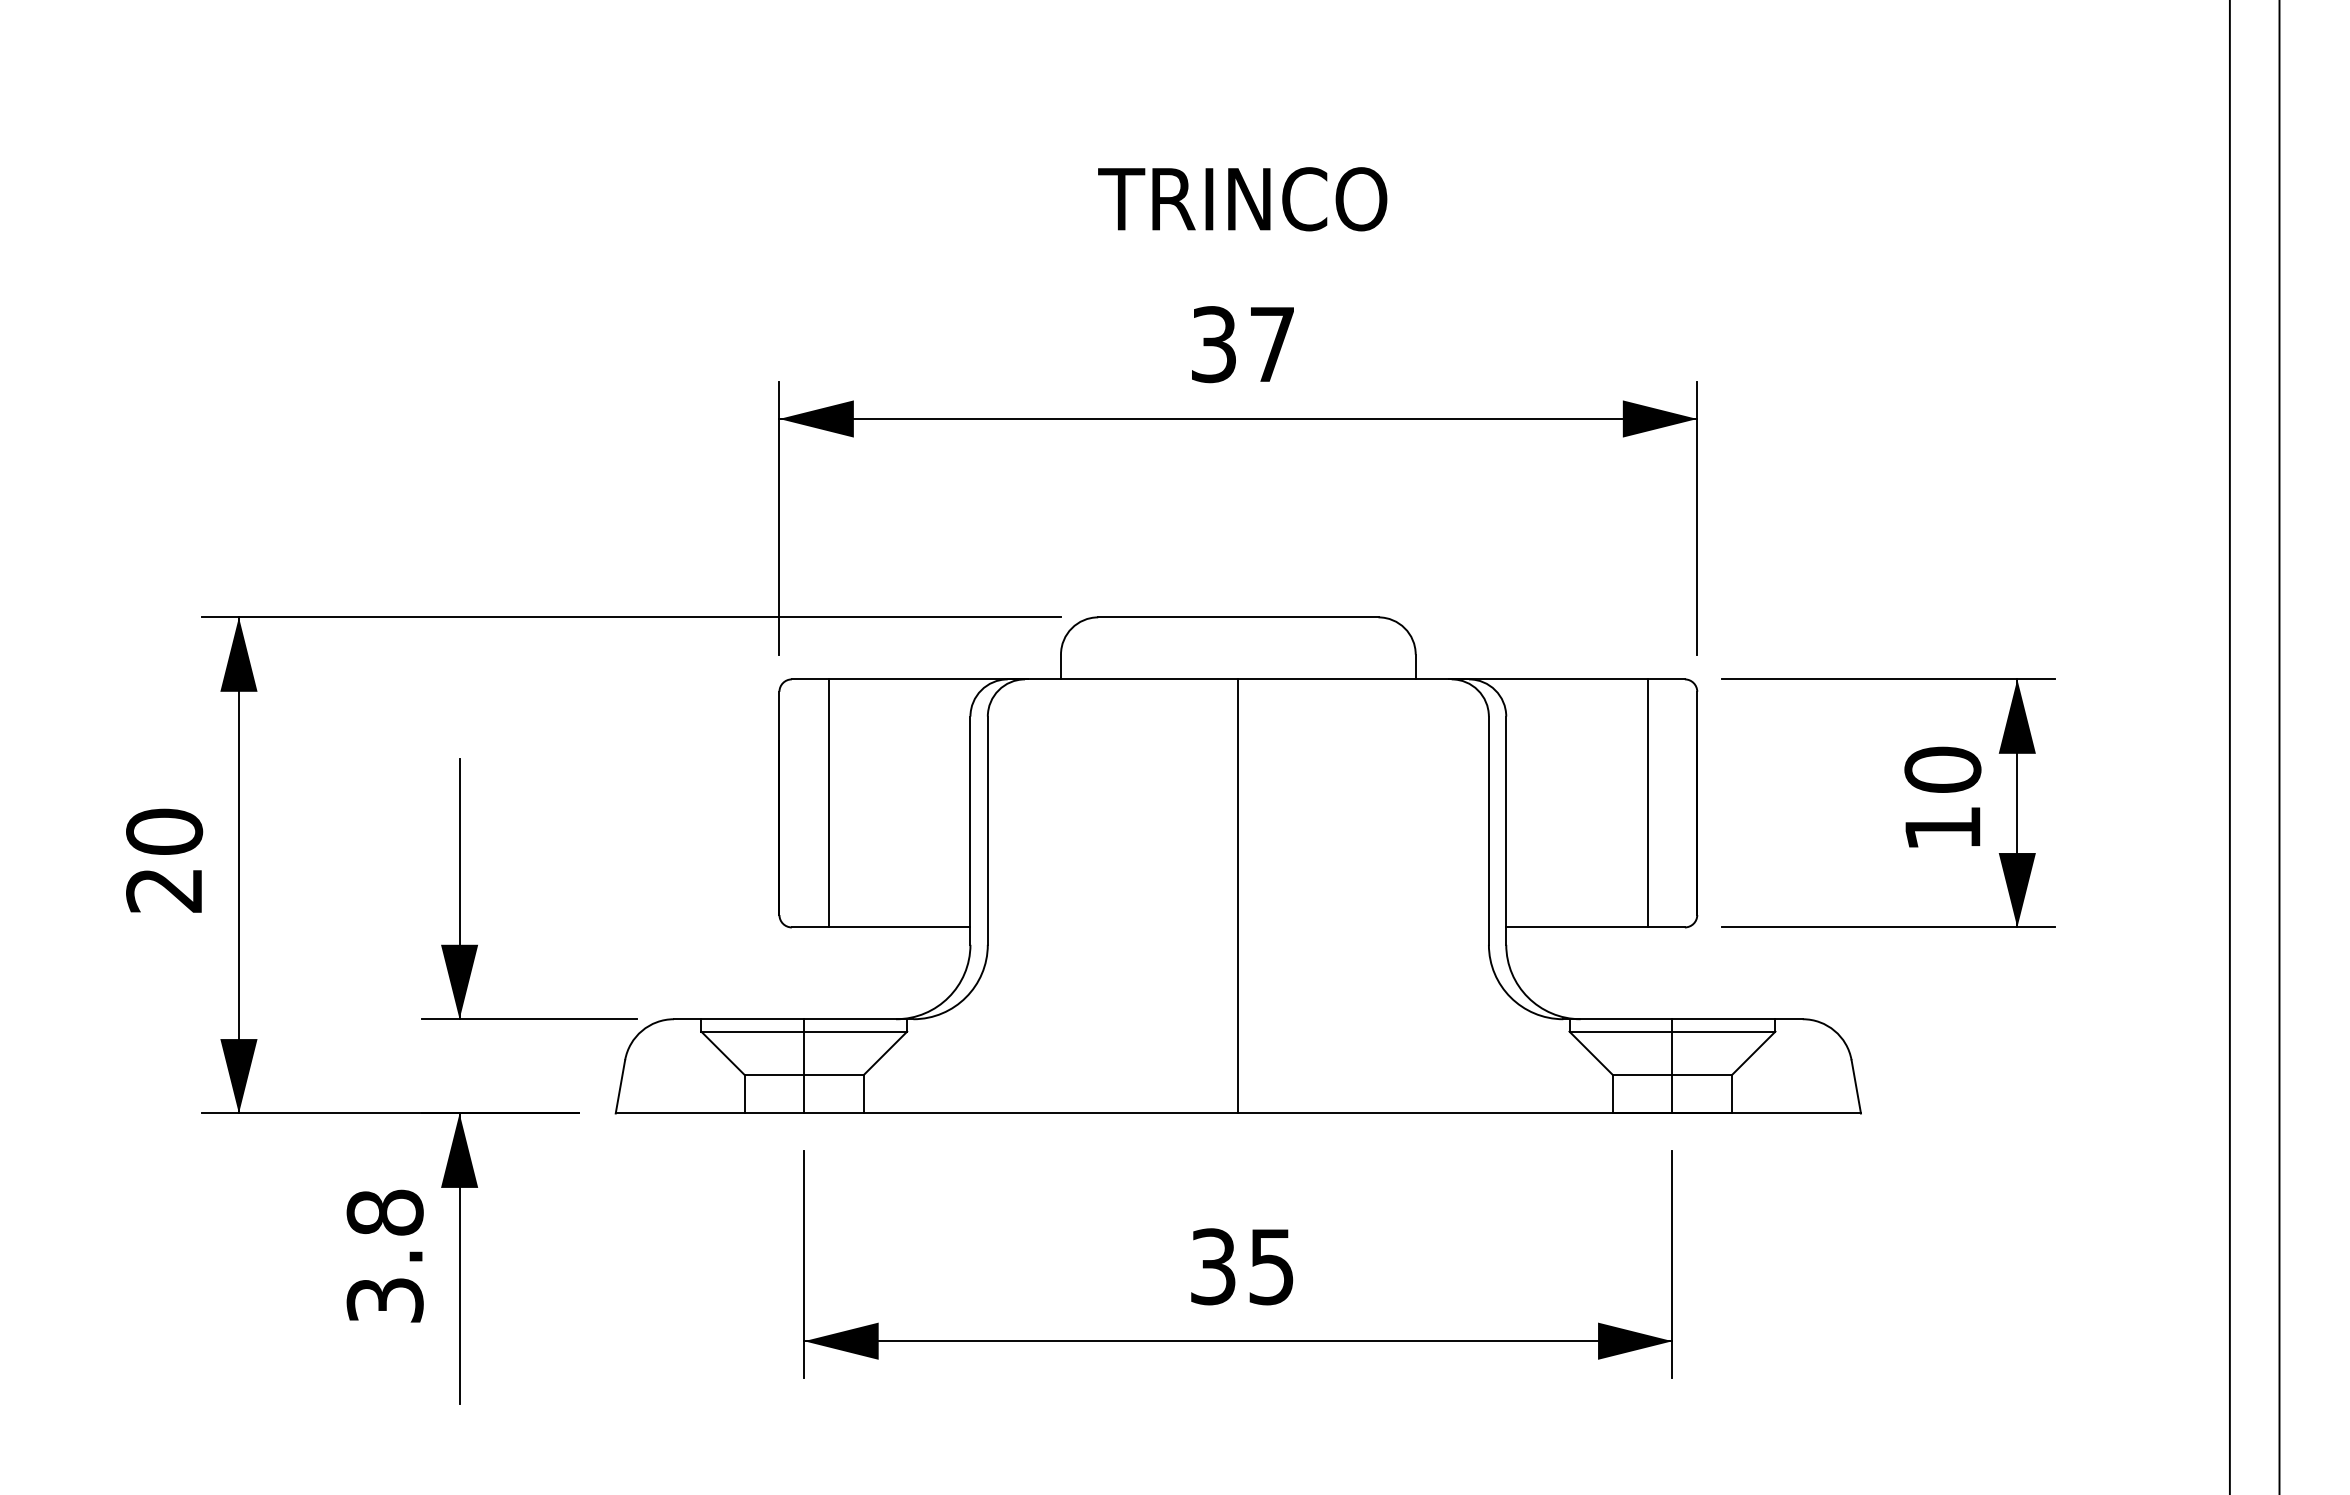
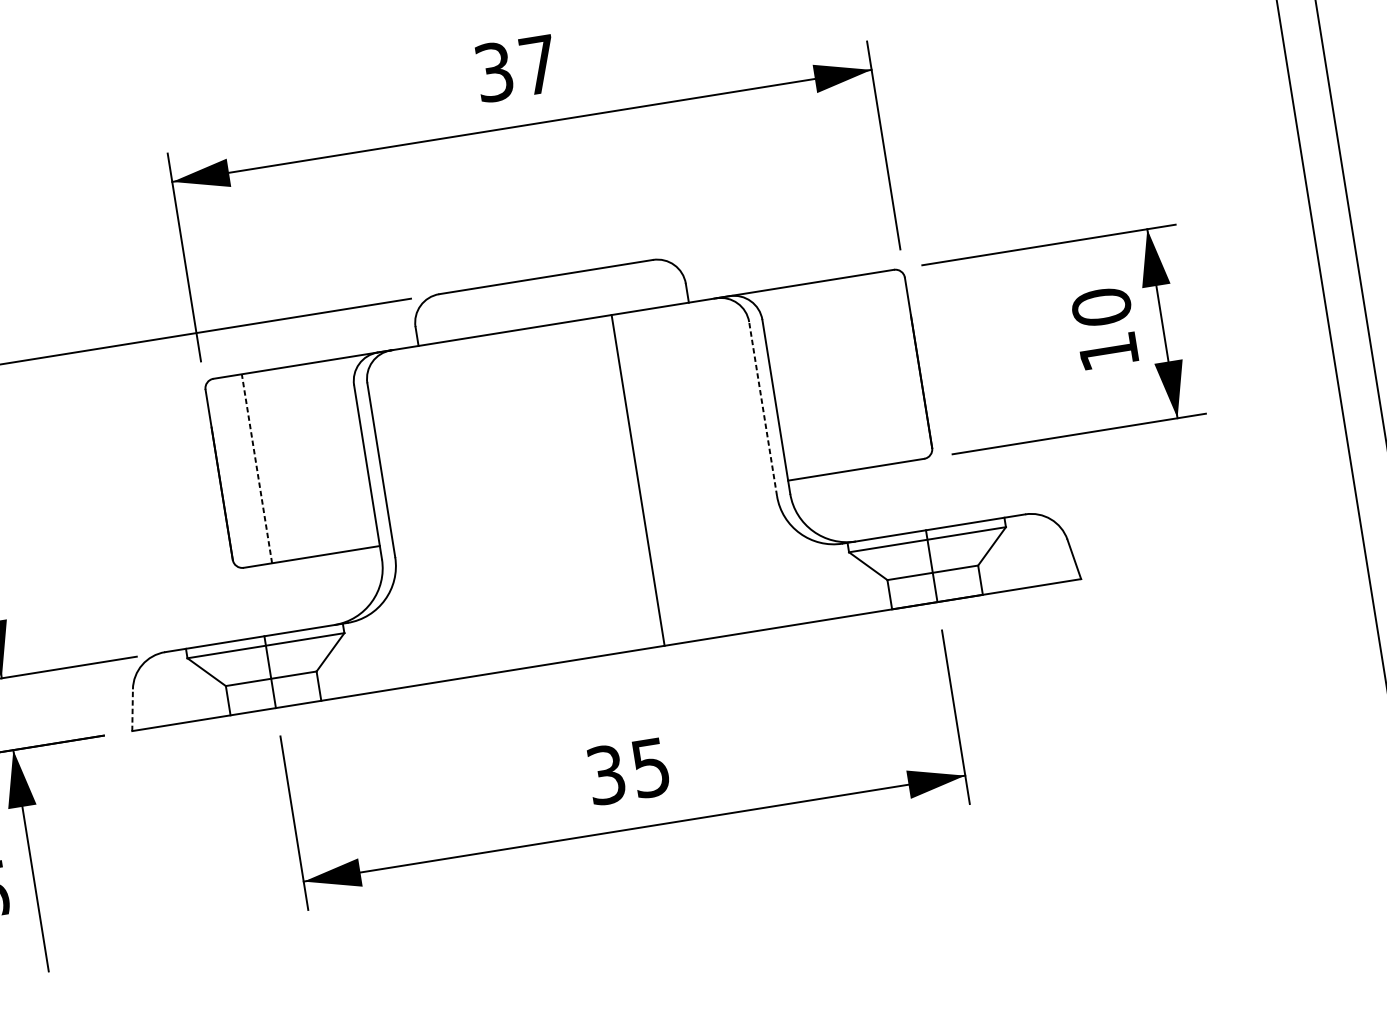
line: (829, 802) -> (257, 468), solid -> dashed
line: (1647, 803) -> (880, 368), removed
line: (1488, 830) -> (762, 408), solid -> dashed
line: (1238, 896) -> (638, 480), moved
line: (620, 1086) -> (132, 709), solid -> dashed

